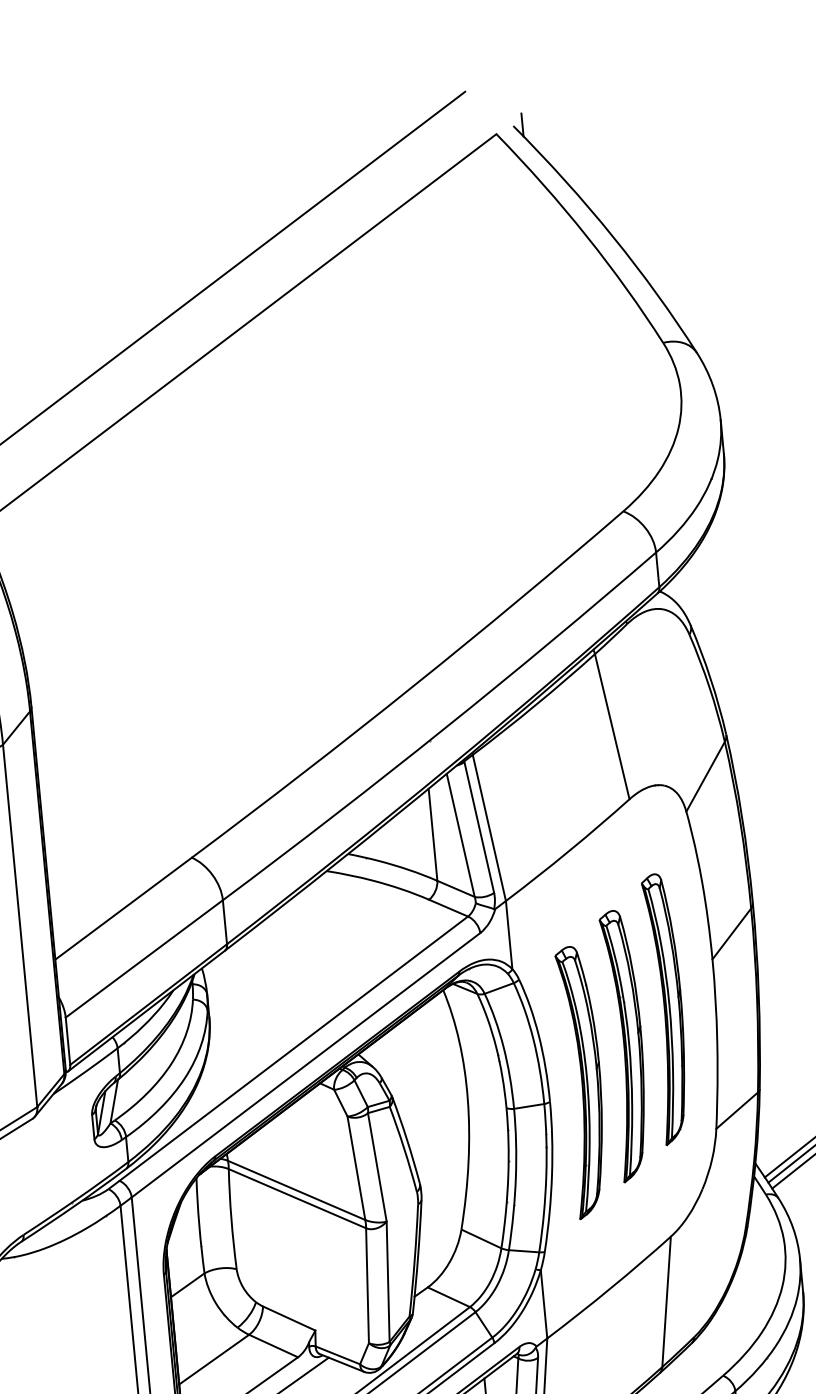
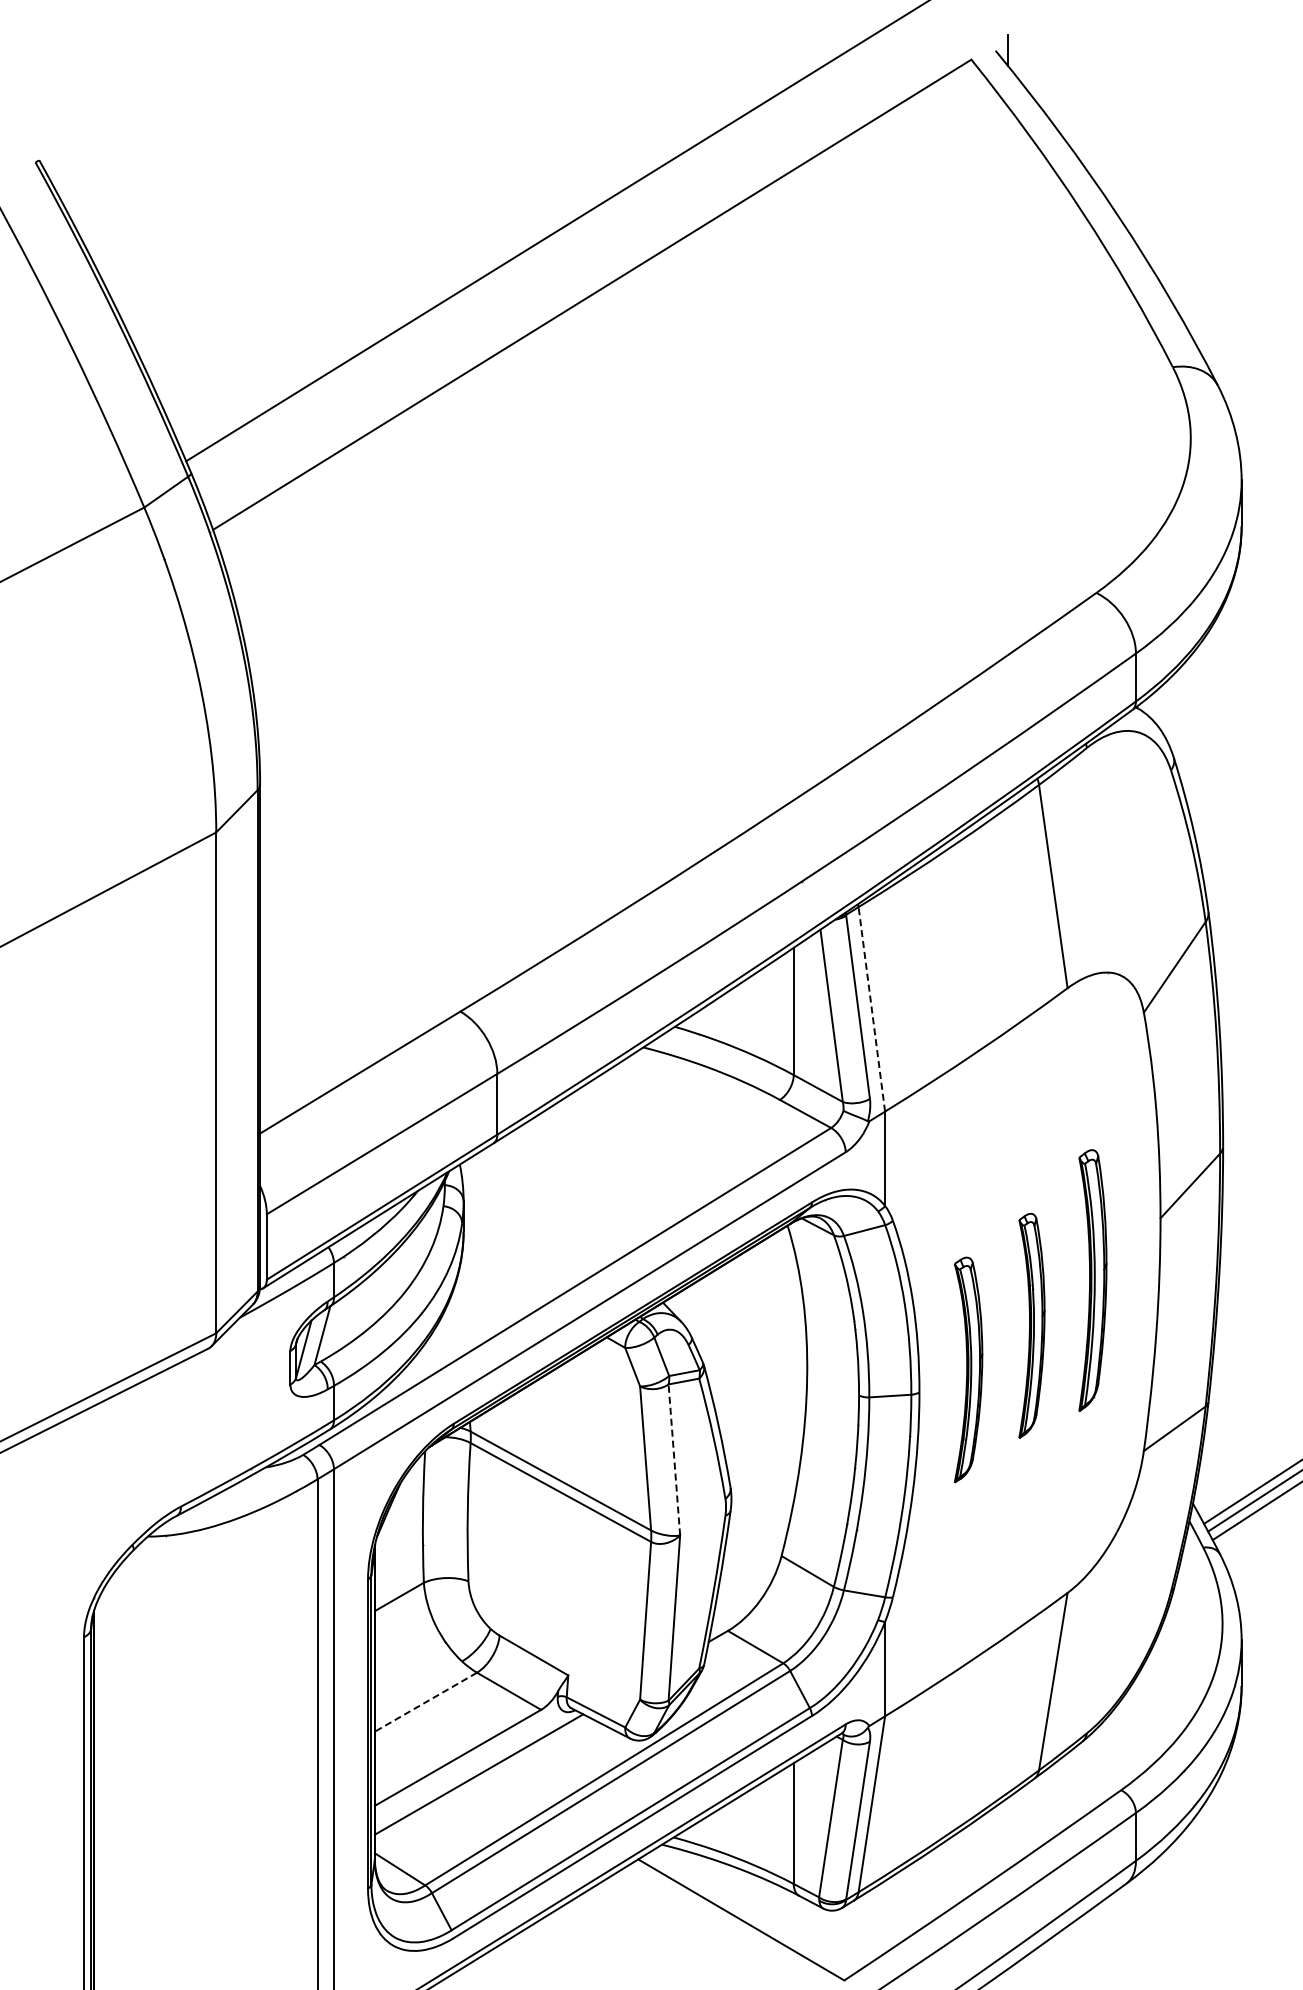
line: (489, 827) -> (871, 1008), solid -> dashed
part: (667, 1009) -> (1092, 1280), size x0.7
part: (626, 1045) -> (1031, 1325), size x0.6
part: (583, 1081) -> (968, 1369), size x0.6
line: (377, 1167) -> (674, 1459), solid -> dashed
line: (213, 1359) -> (425, 1702), solid -> dashed

